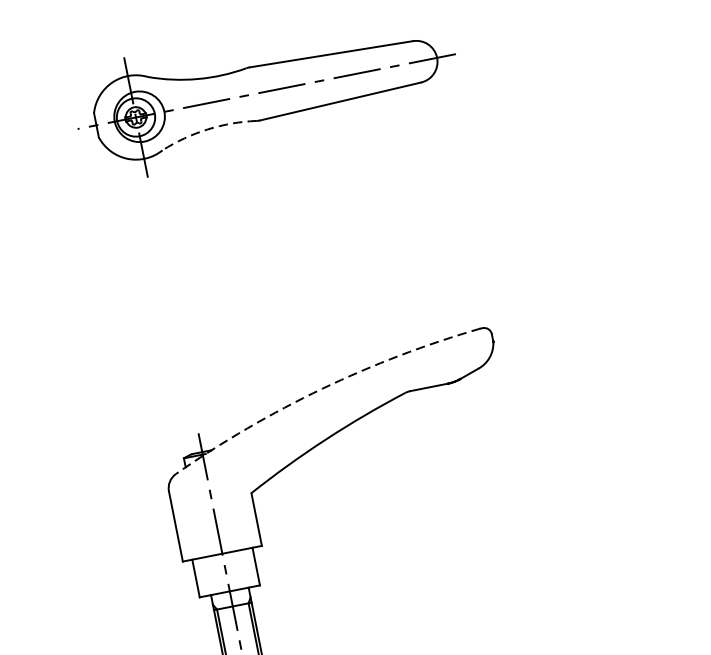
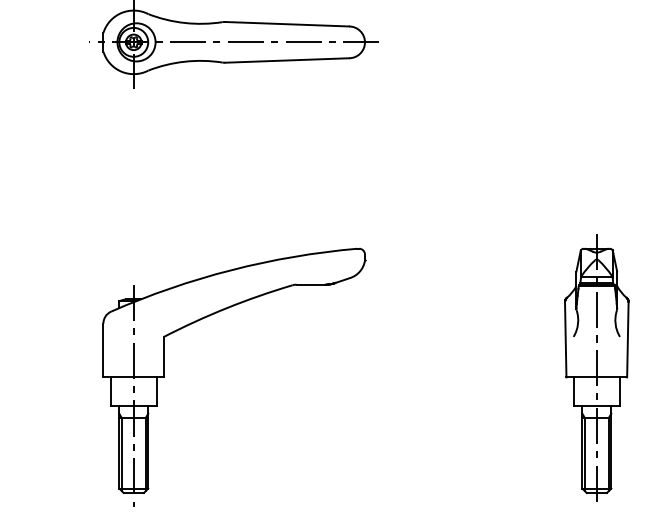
arc: (208, 129) -> (185, 61), dashed -> solid
arc: (322, 389) -> (231, 270), dashed -> solid

